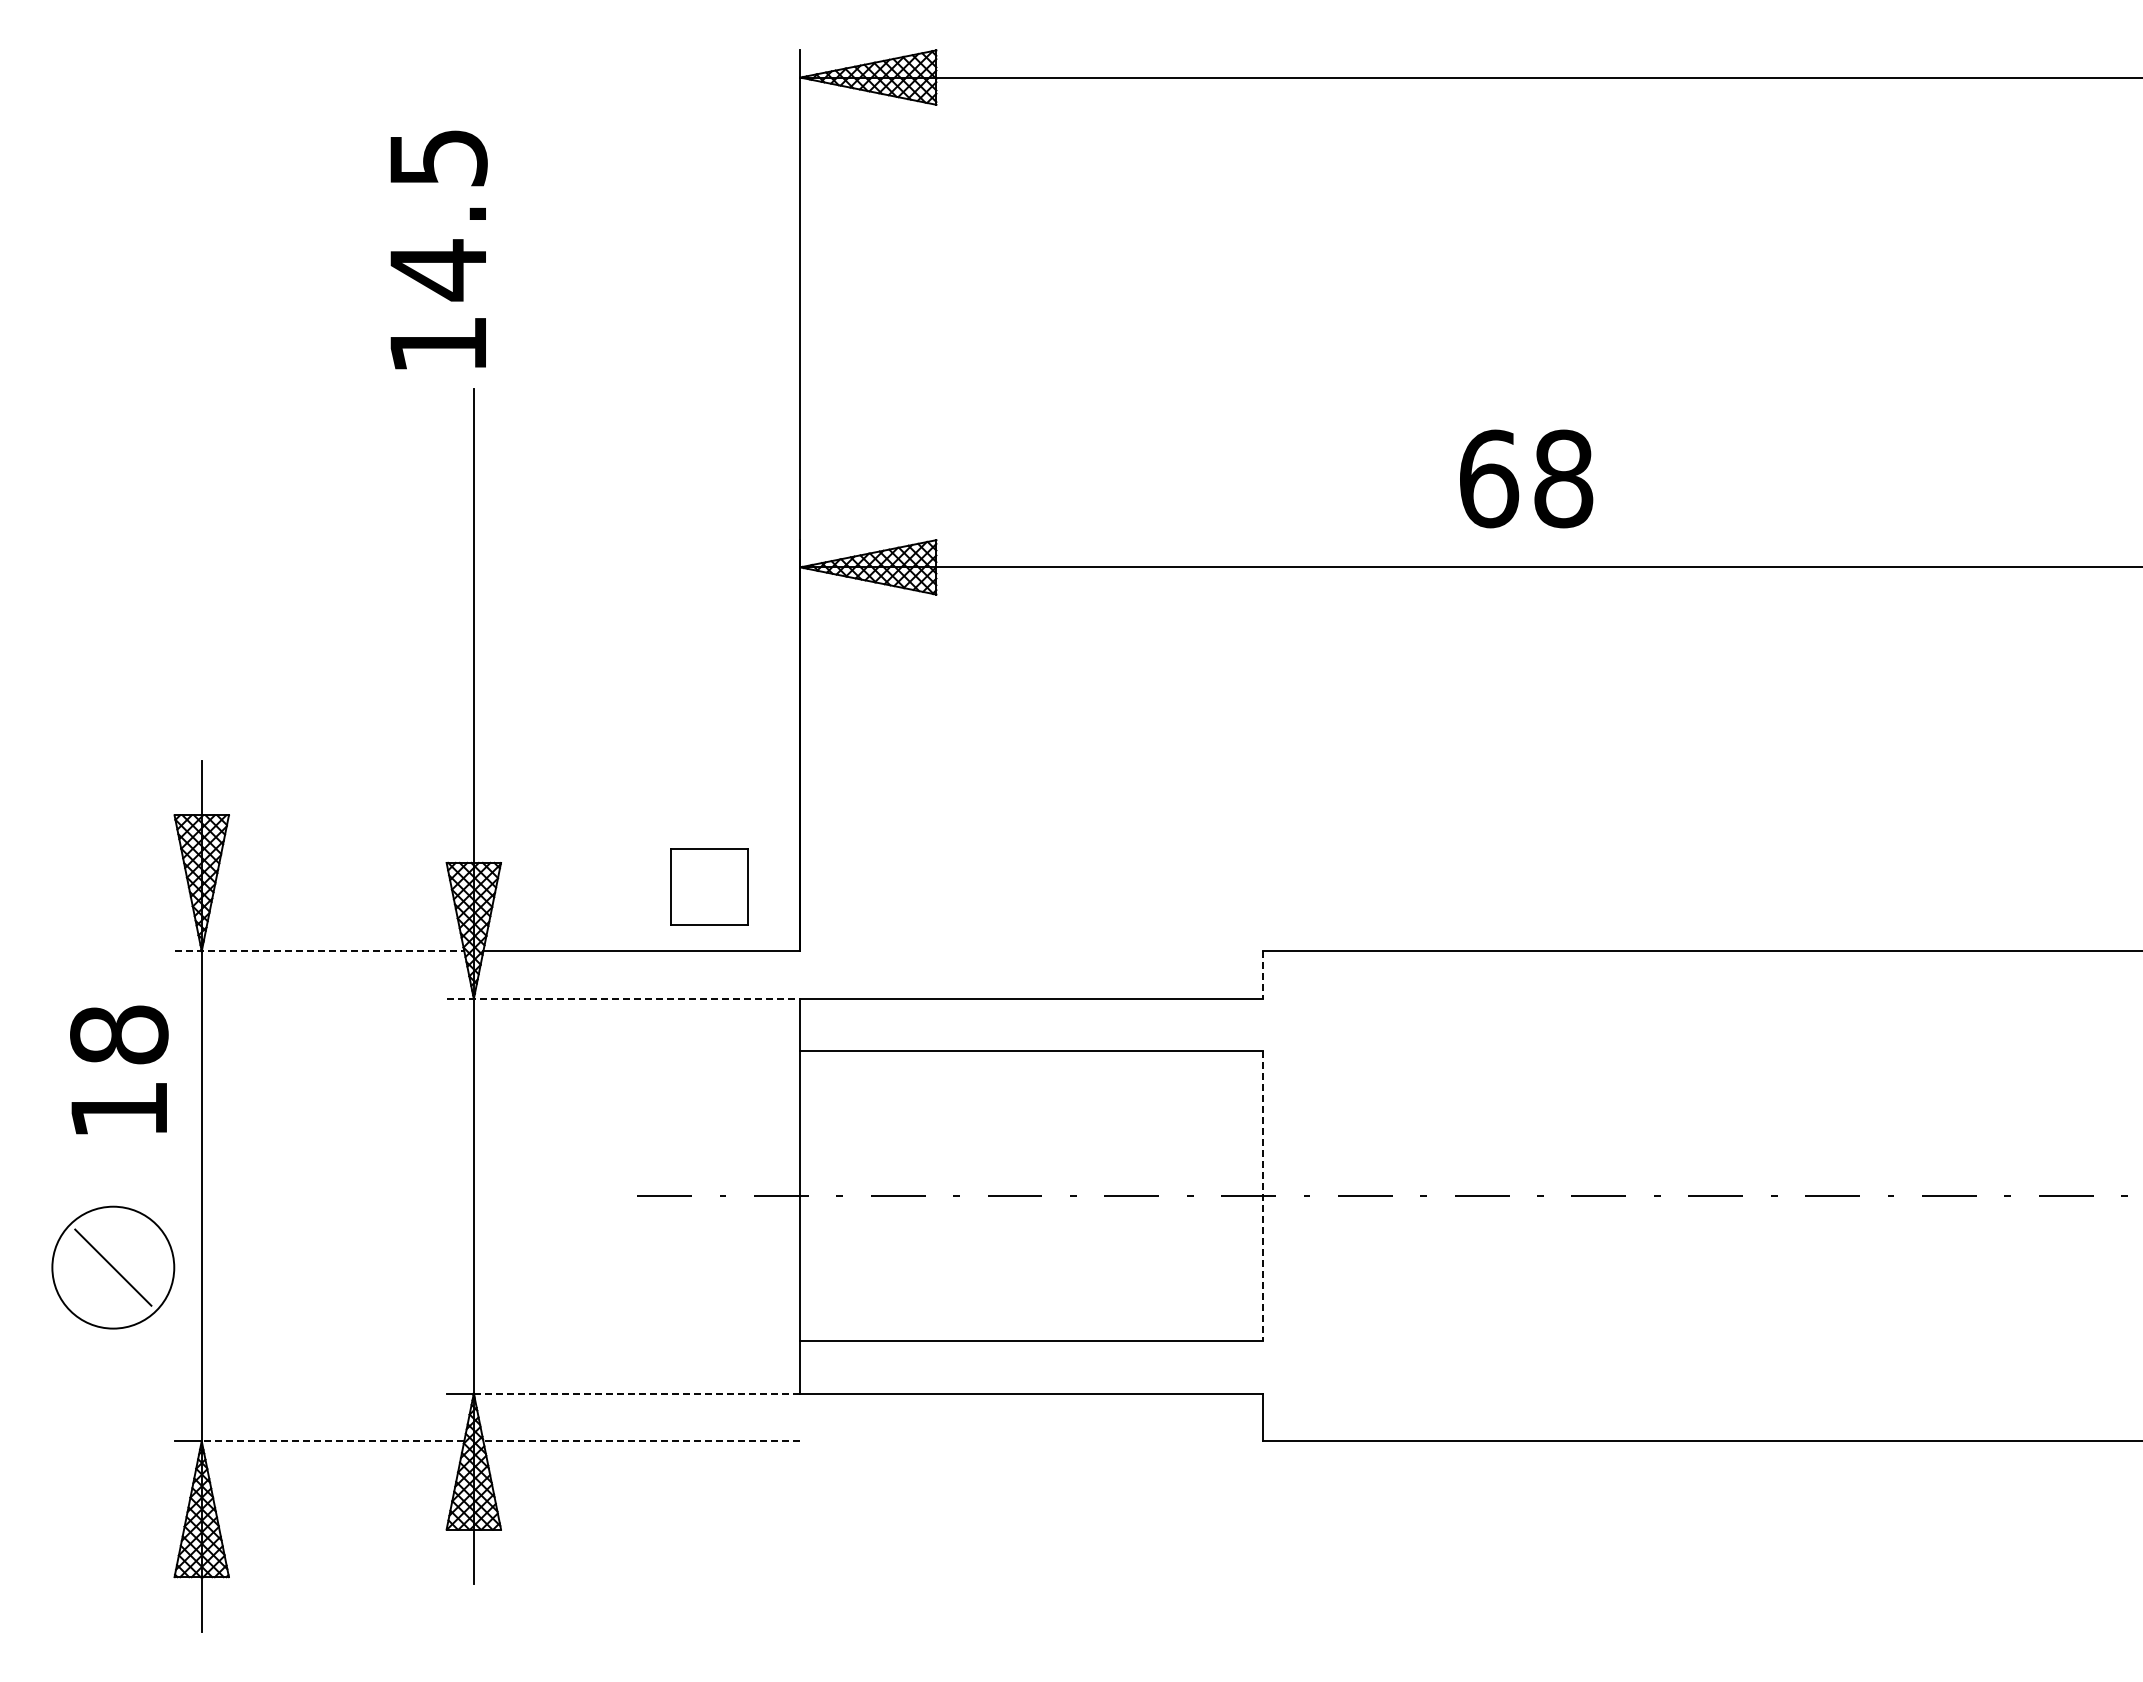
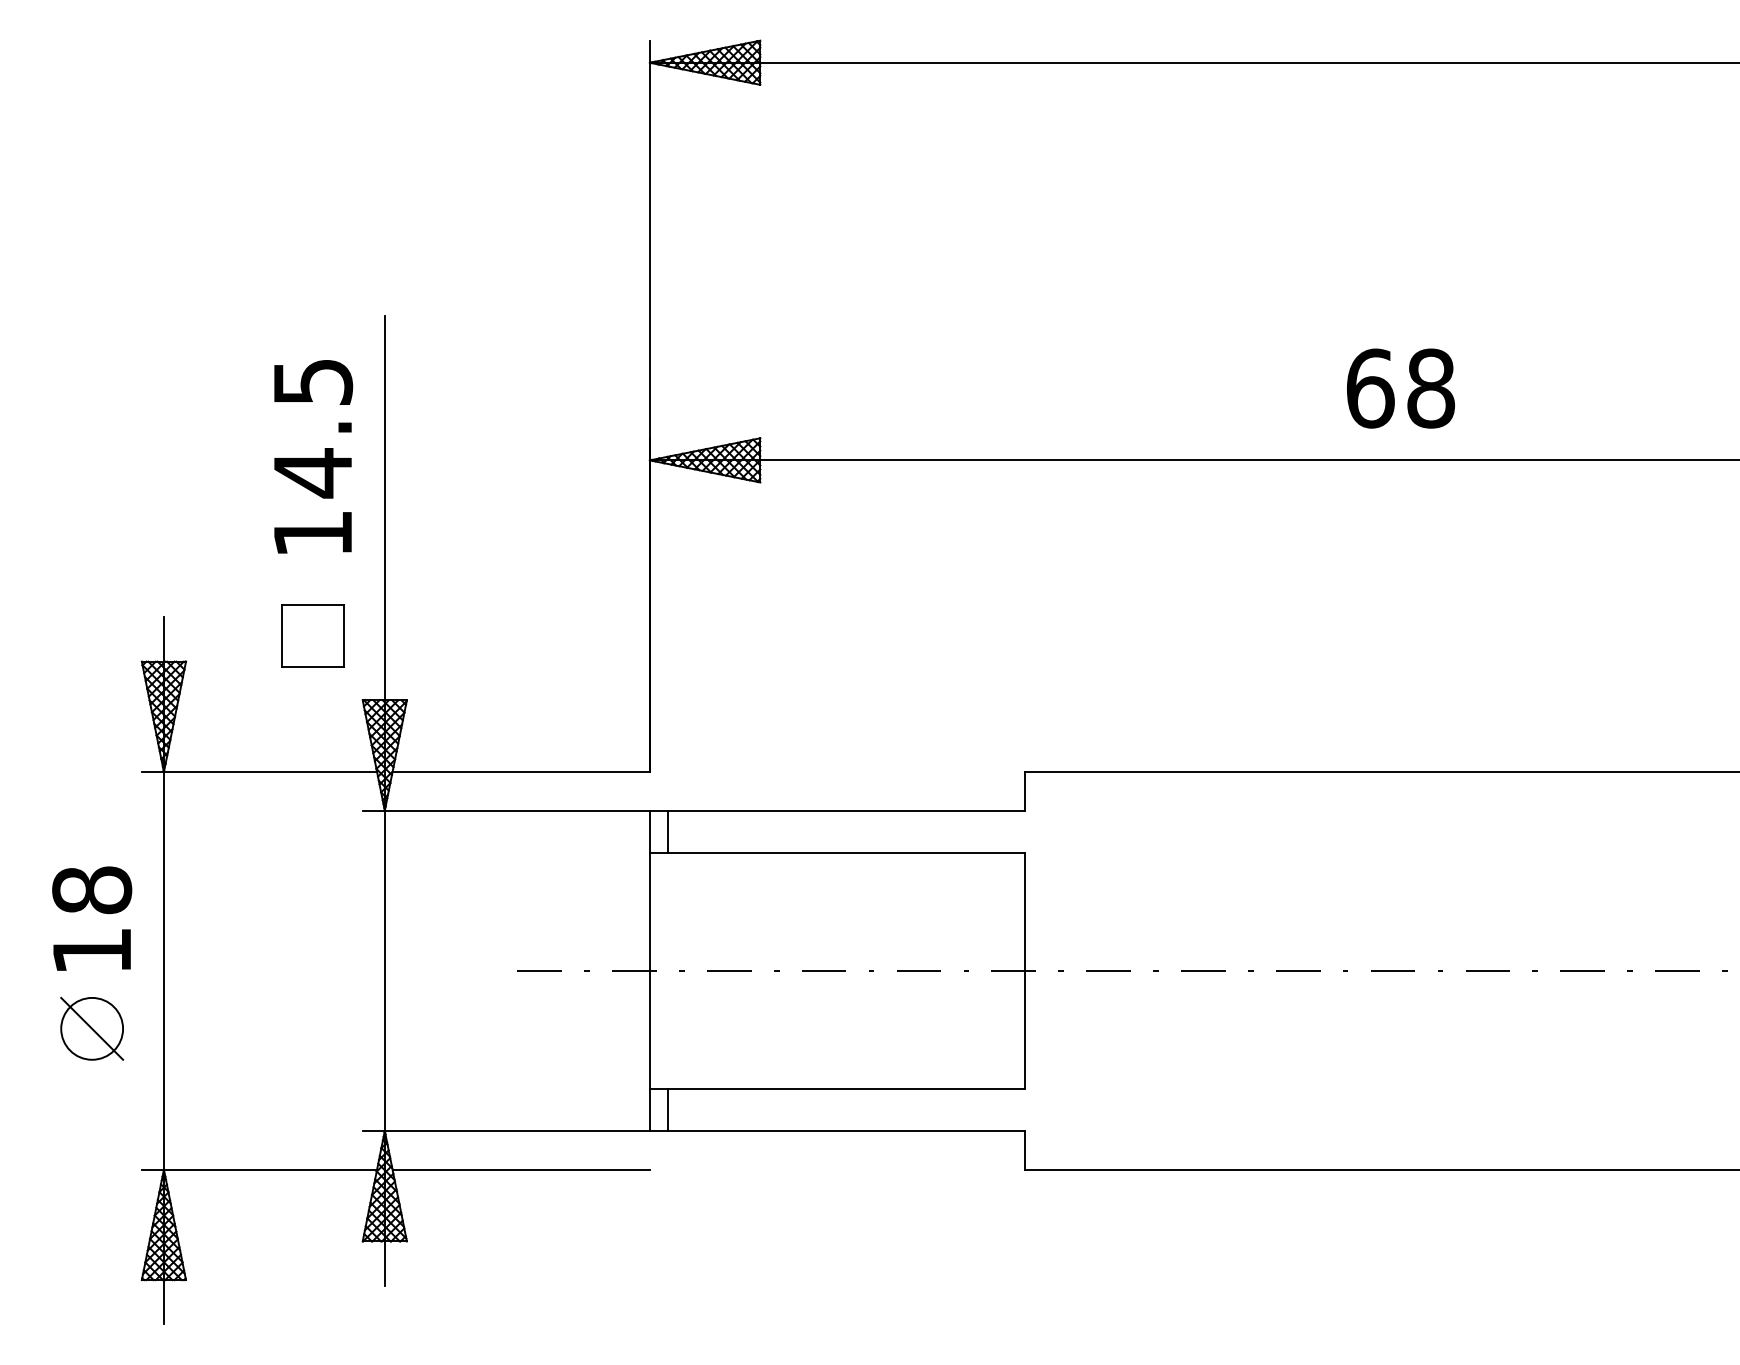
text: (438, 249) -> (313, 456), moved
text: (1526, 478) -> (1400, 388), moved
part: (709, 886) -> (313, 635), moved
line: (319, 951) -> (259, 772), dashed -> solid
line: (1262, 975) -> (1025, 791), dashed -> solid
line: (623, 998) -> (506, 810), dashed -> solid
line: (822, 1024) -> (667, 831), added
text: (119, 1069) -> (92, 918), moved
line: (1262, 1196) -> (1025, 971), dashed -> solid
circle: (113, 1267) -> (92, 1028), size x0.62
line: (822, 1367) -> (667, 1109), added
line: (636, 1393) -> (516, 1131), dashed -> solid
line: (332, 1441) -> (270, 1169), dashed -> solid
line: (641, 1441) -> (520, 1169), dashed -> solid

